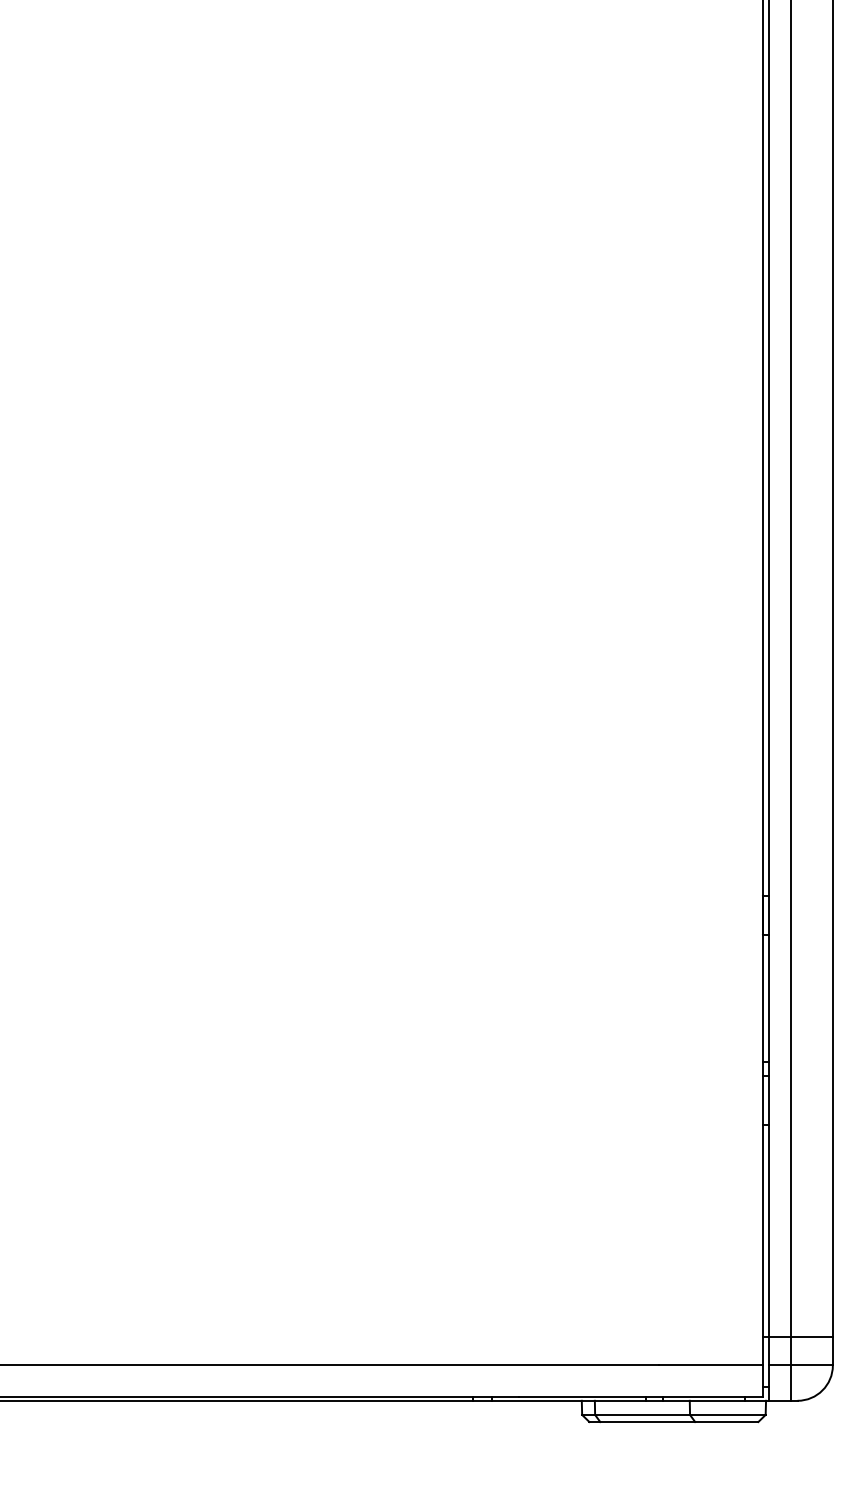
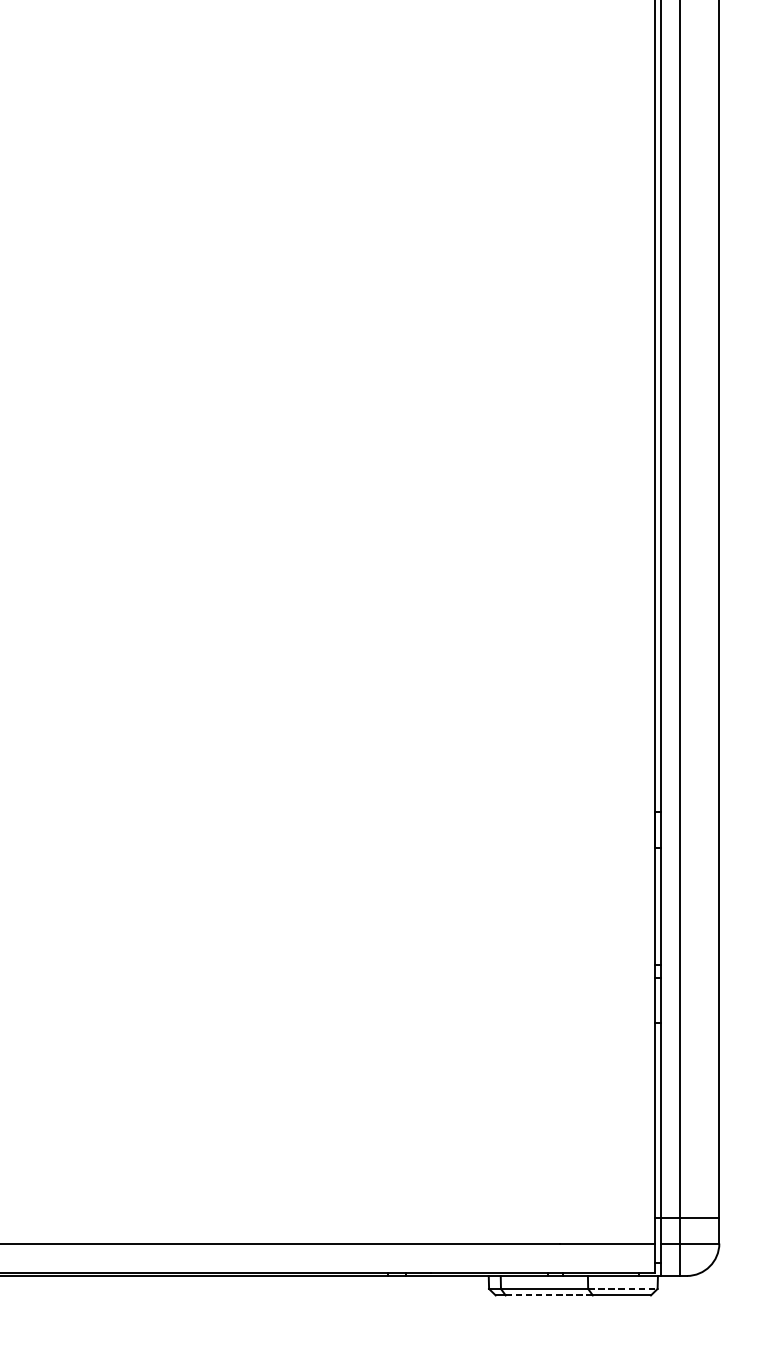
line: (727, 1414) -> (622, 1288), solid -> dashed
line: (647, 1422) -> (549, 1295), solid -> dashed

